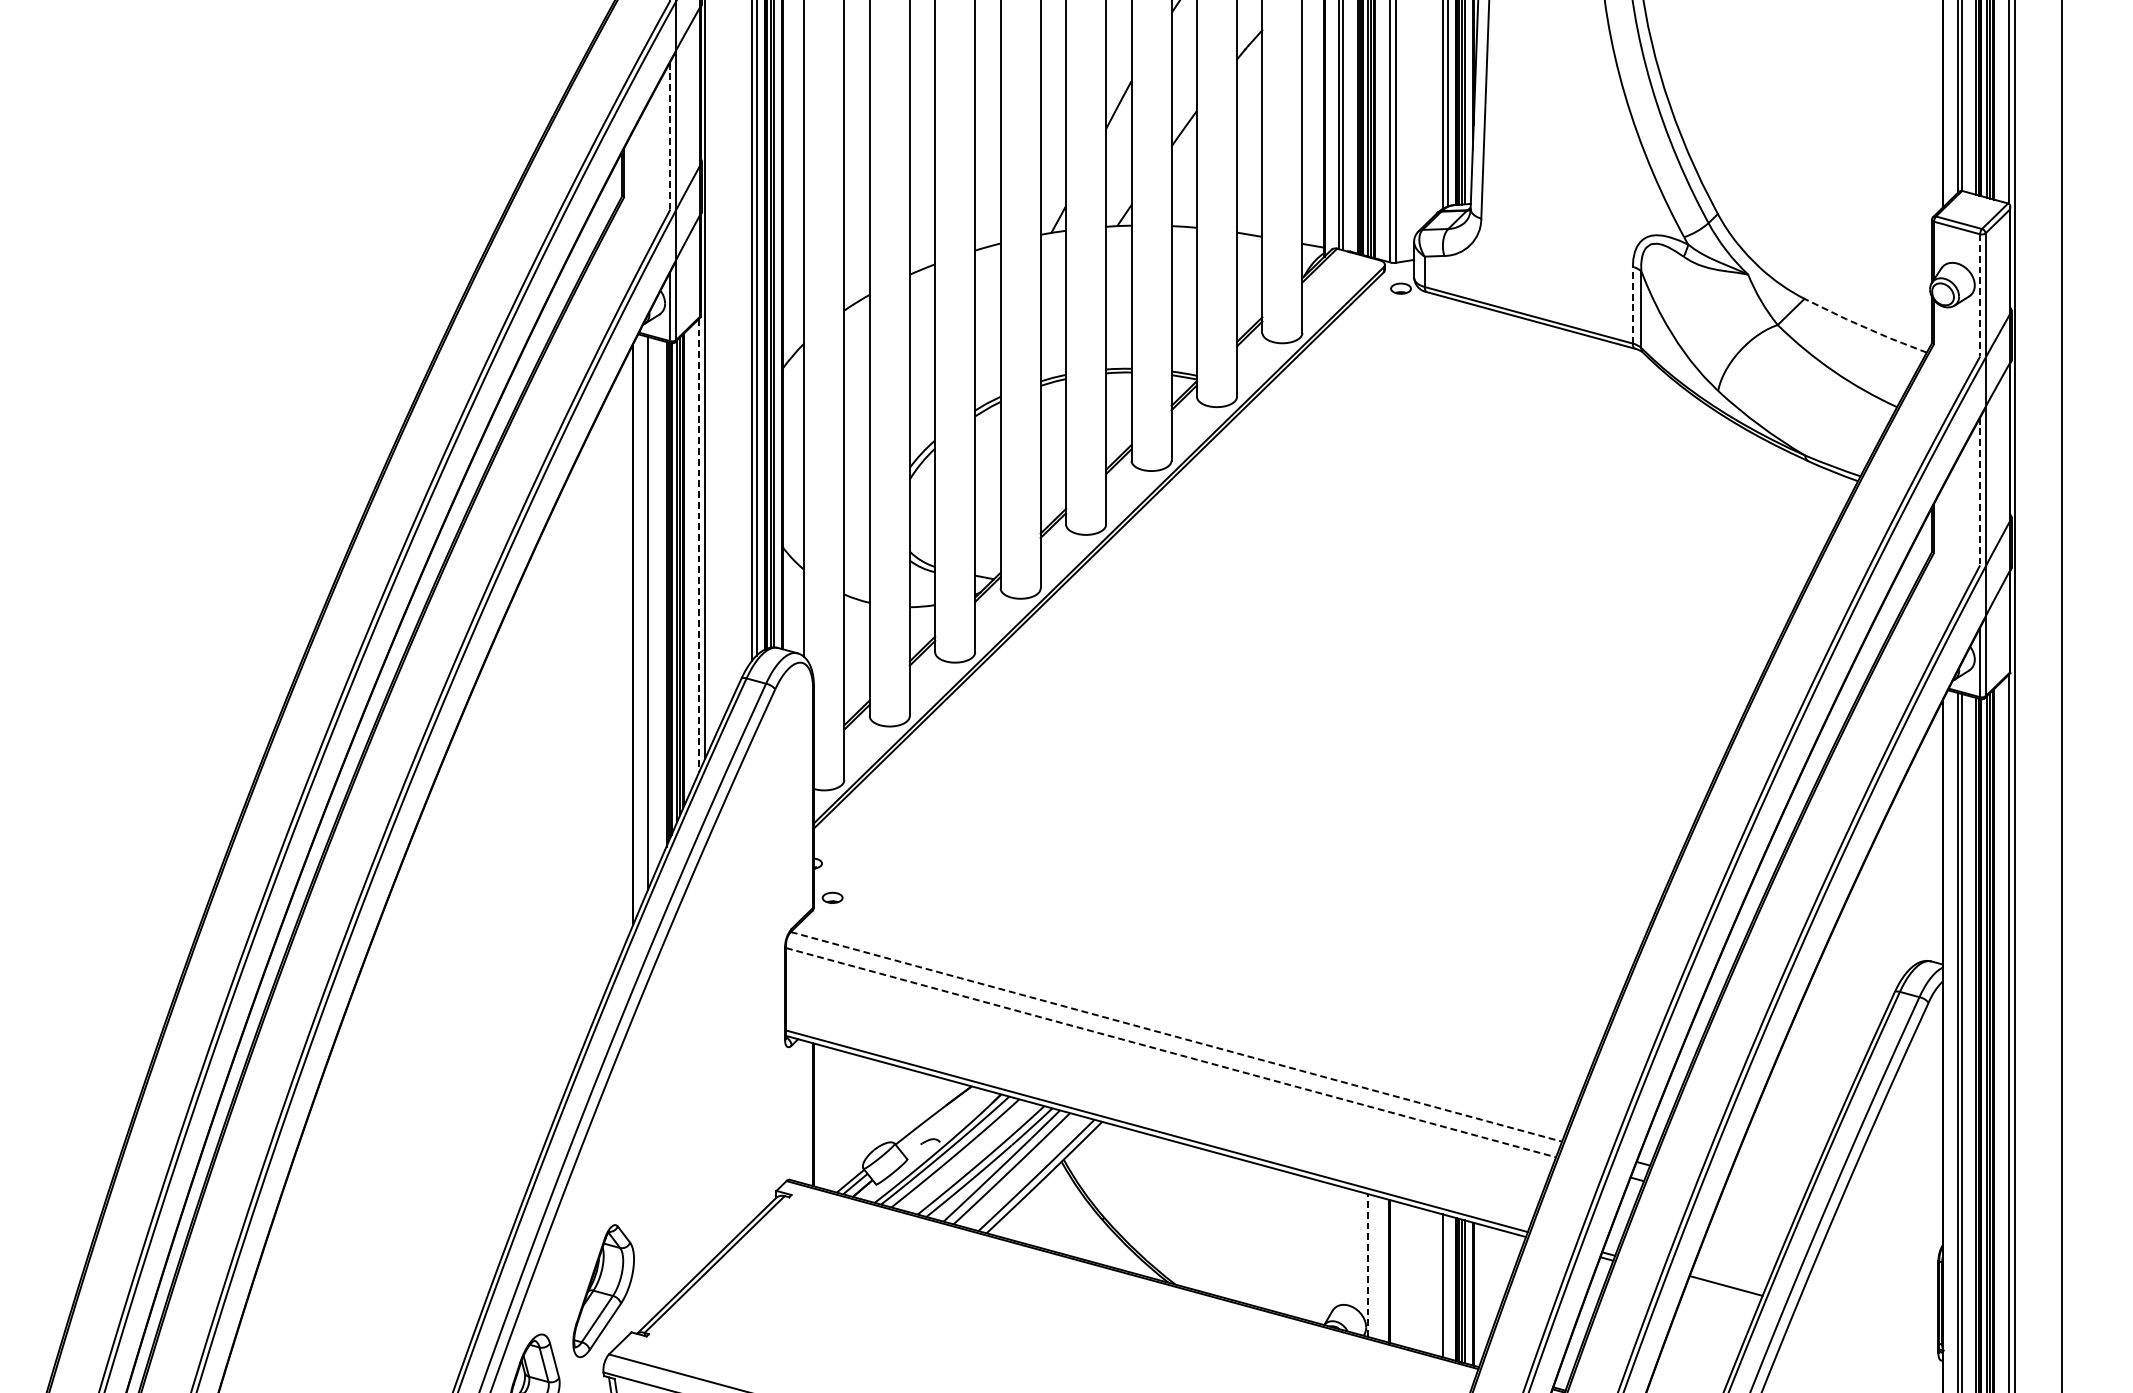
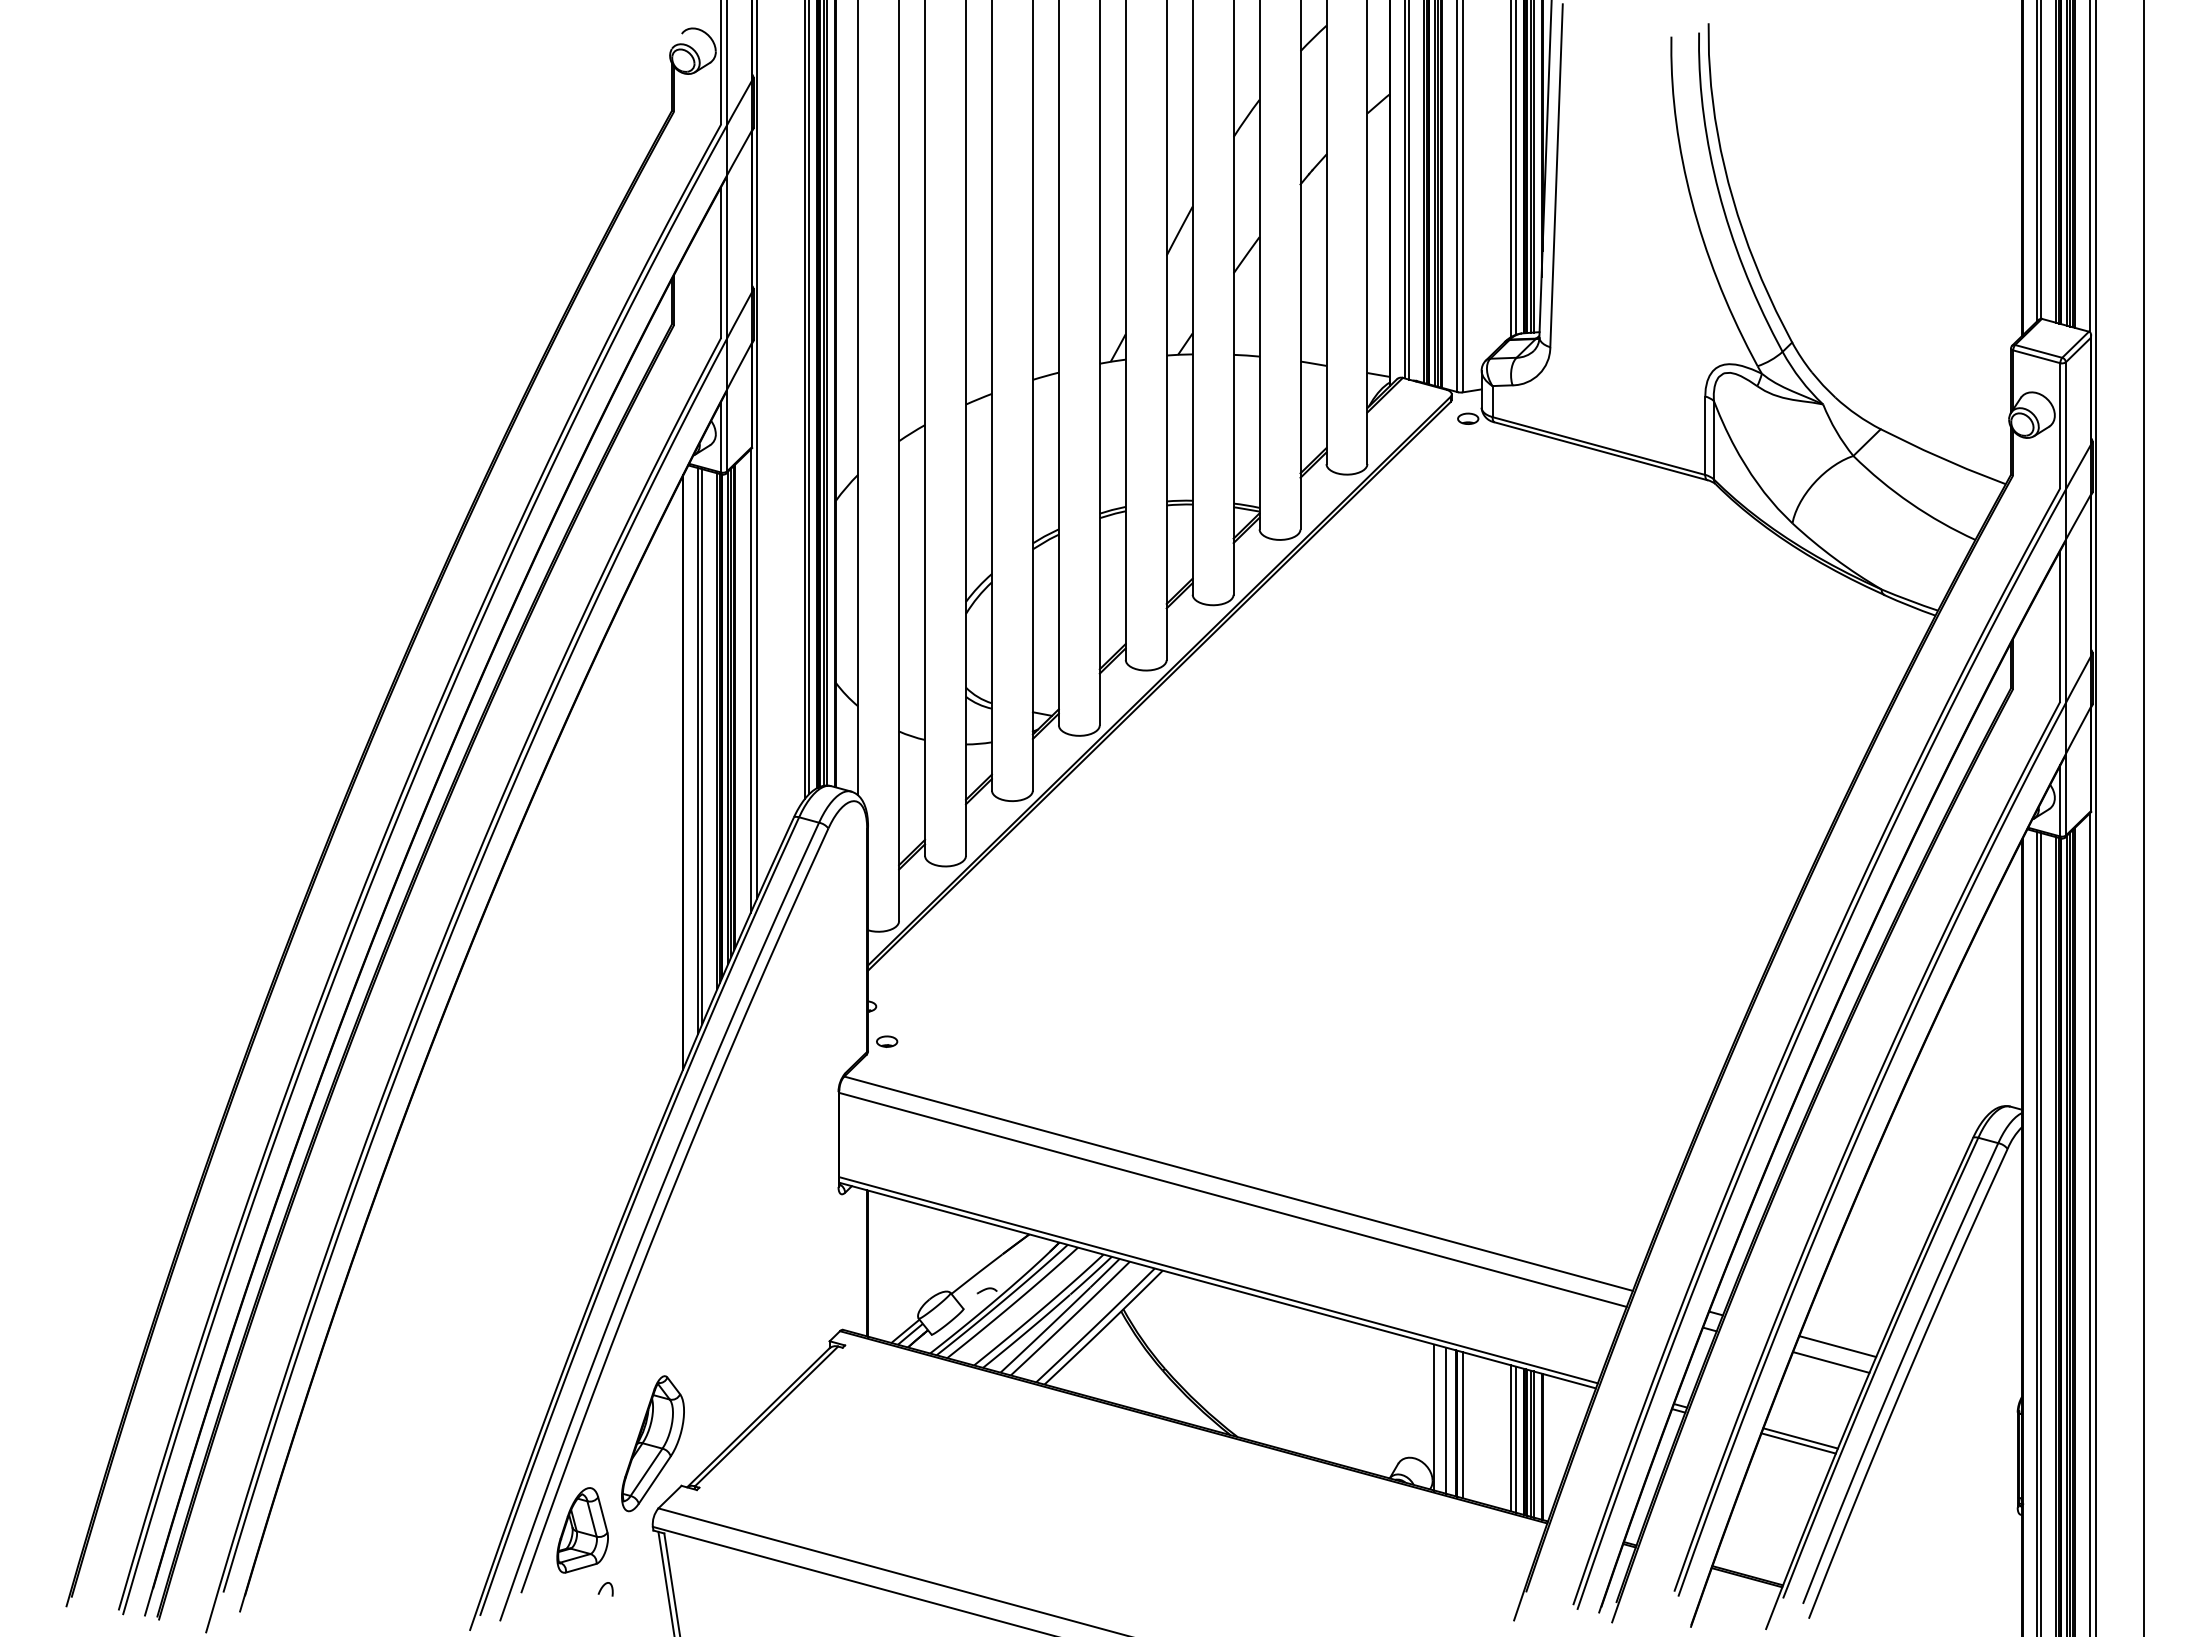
line: (670, 134) -> (721, 261), dashed -> solid
line: (1980, 296) -> (2060, 426), dashed -> solid
line: (1633, 305) -> (1705, 435), dashed -> solid
line: (1864, 327) -> (1942, 458), dashed -> solid
line: (1980, 491) -> (2060, 626), dashed -> solid
line: (699, 545) -> (750, 681), dashed -> solid
line: (652, 609) -> (702, 746), added
line: (1176, 1036) -> (1238, 1183), dashed -> solid
line: (1171, 1052) -> (1233, 1199), dashed -> solid
line: (1762, 1196) -> (1837, 1346), added
line: (1756, 1211) -> (1831, 1362), added
line: (1368, 1265) -> (1434, 1417), dashed -> solid
line: (1378, 1268) -> (1445, 1420), added
line: (1396, 1273) -> (1463, 1425), added
line: (1448, 1287) -> (1516, 1439), added
line: (1724, 1290) -> (1798, 1443), added

